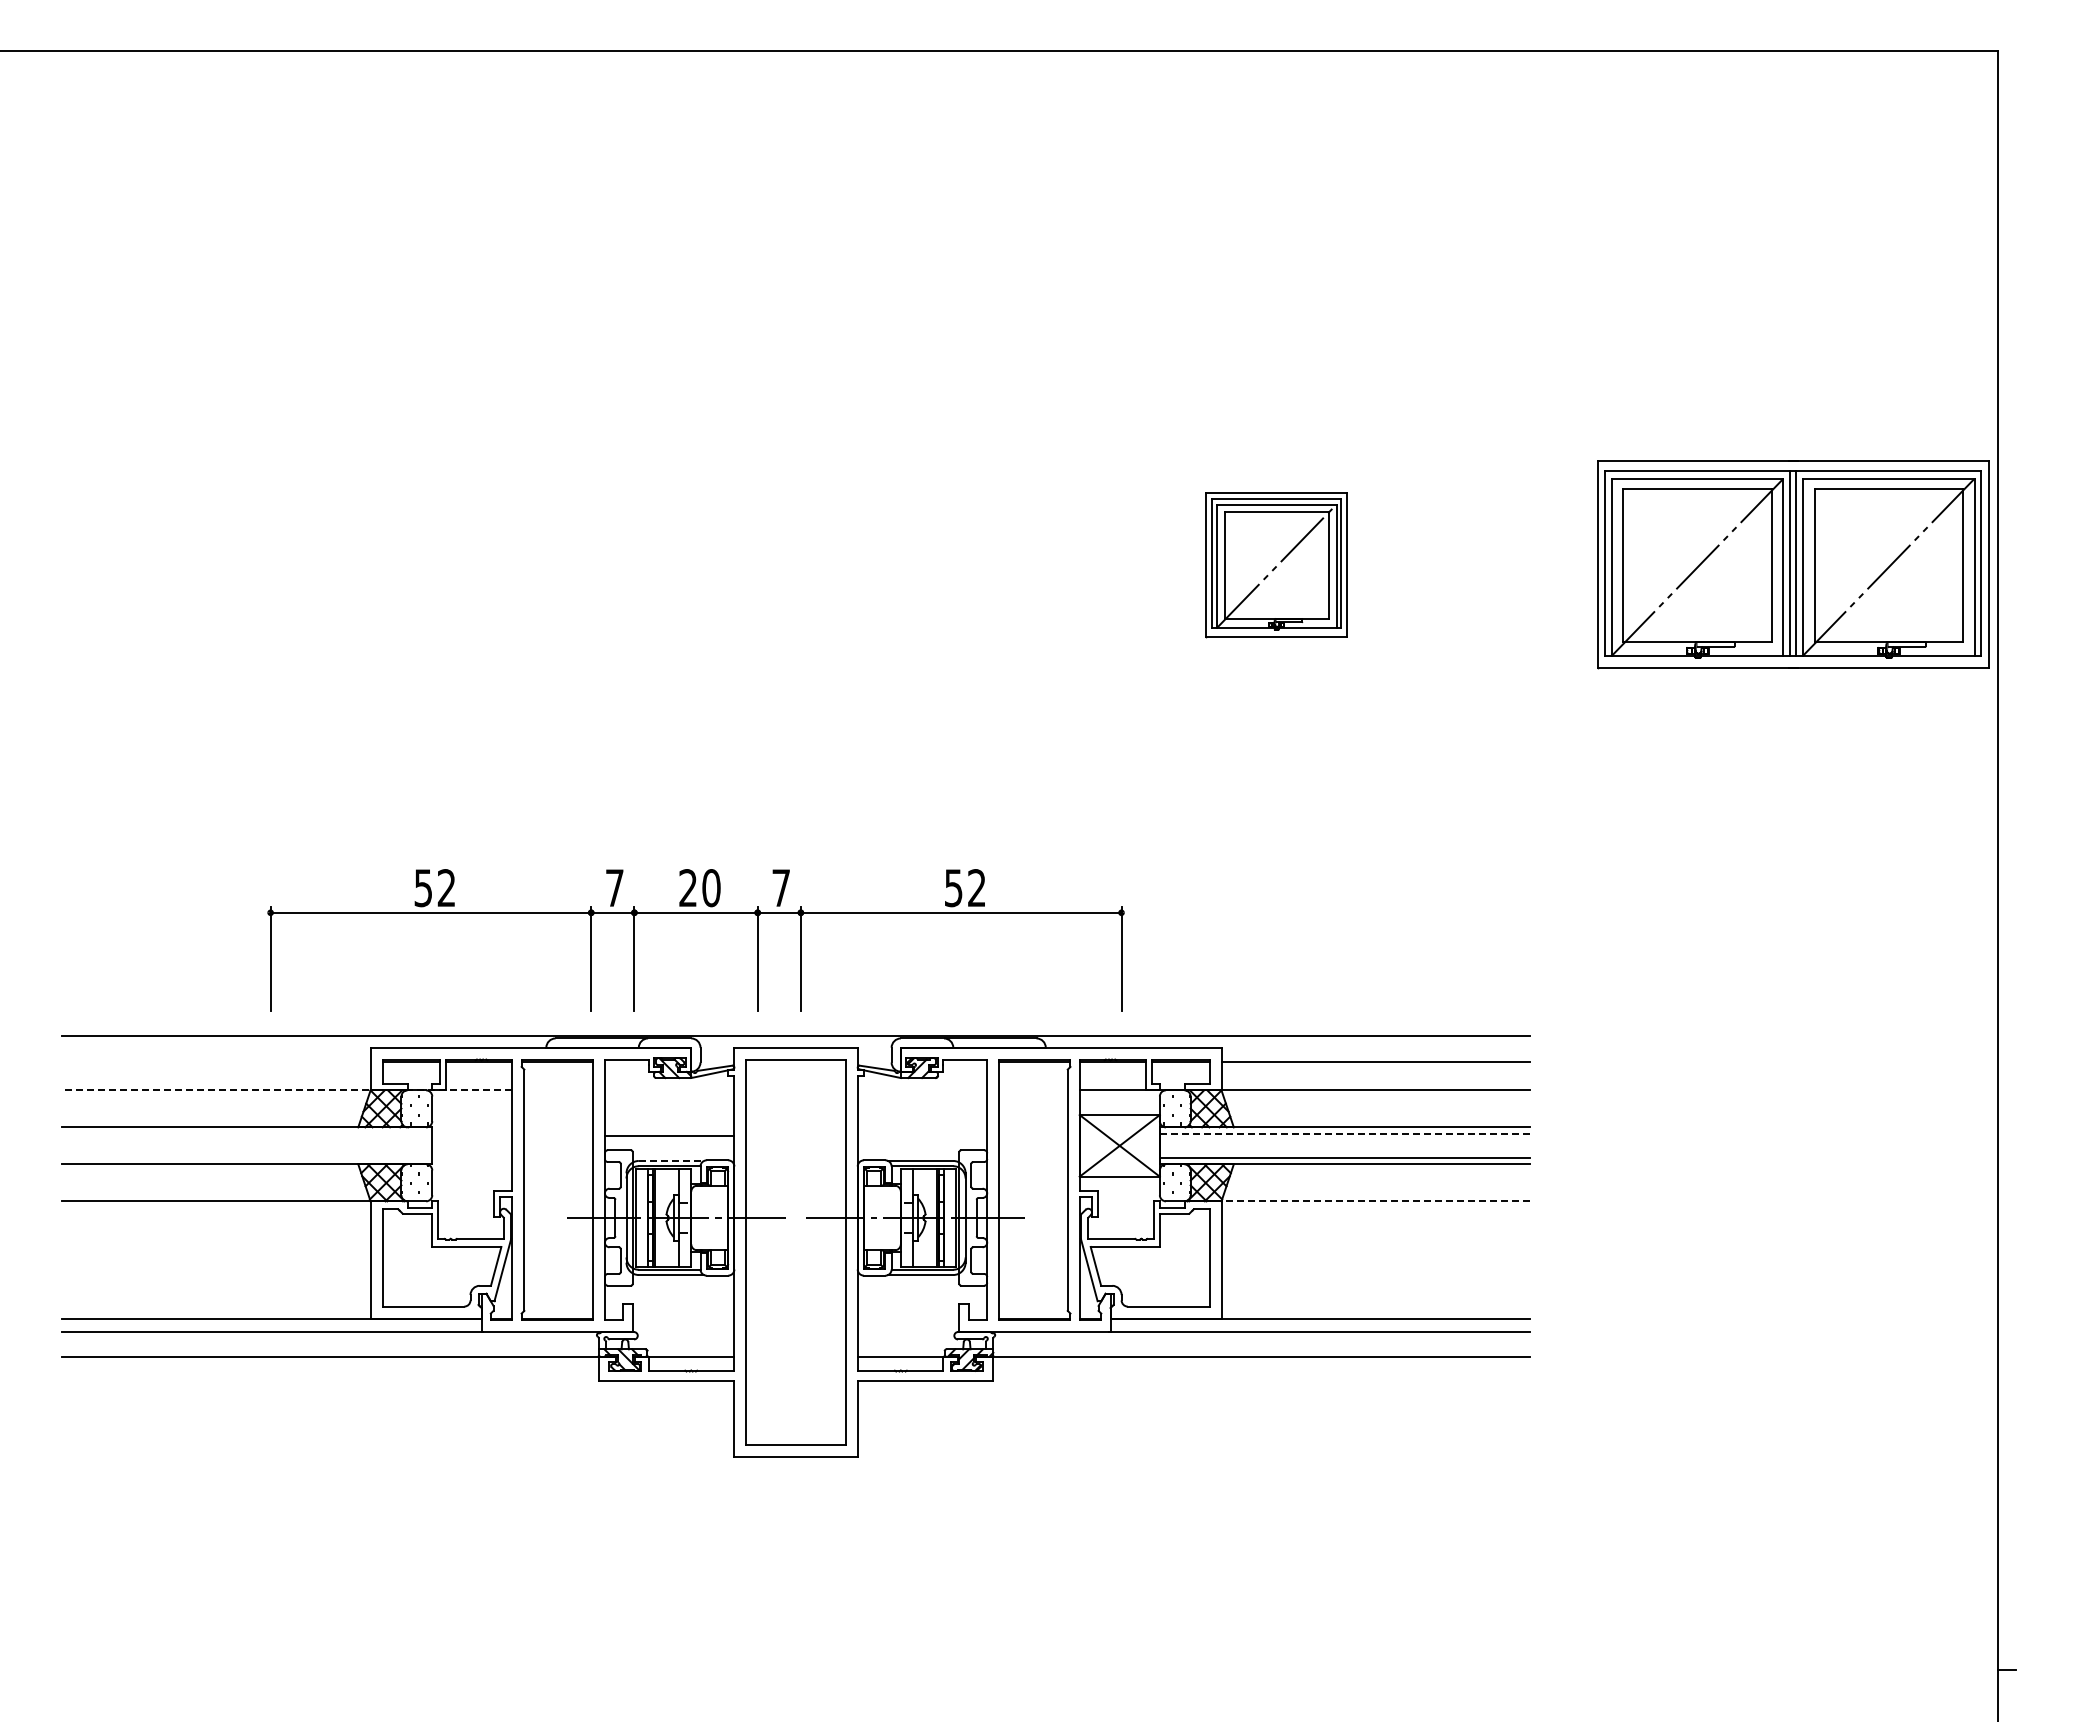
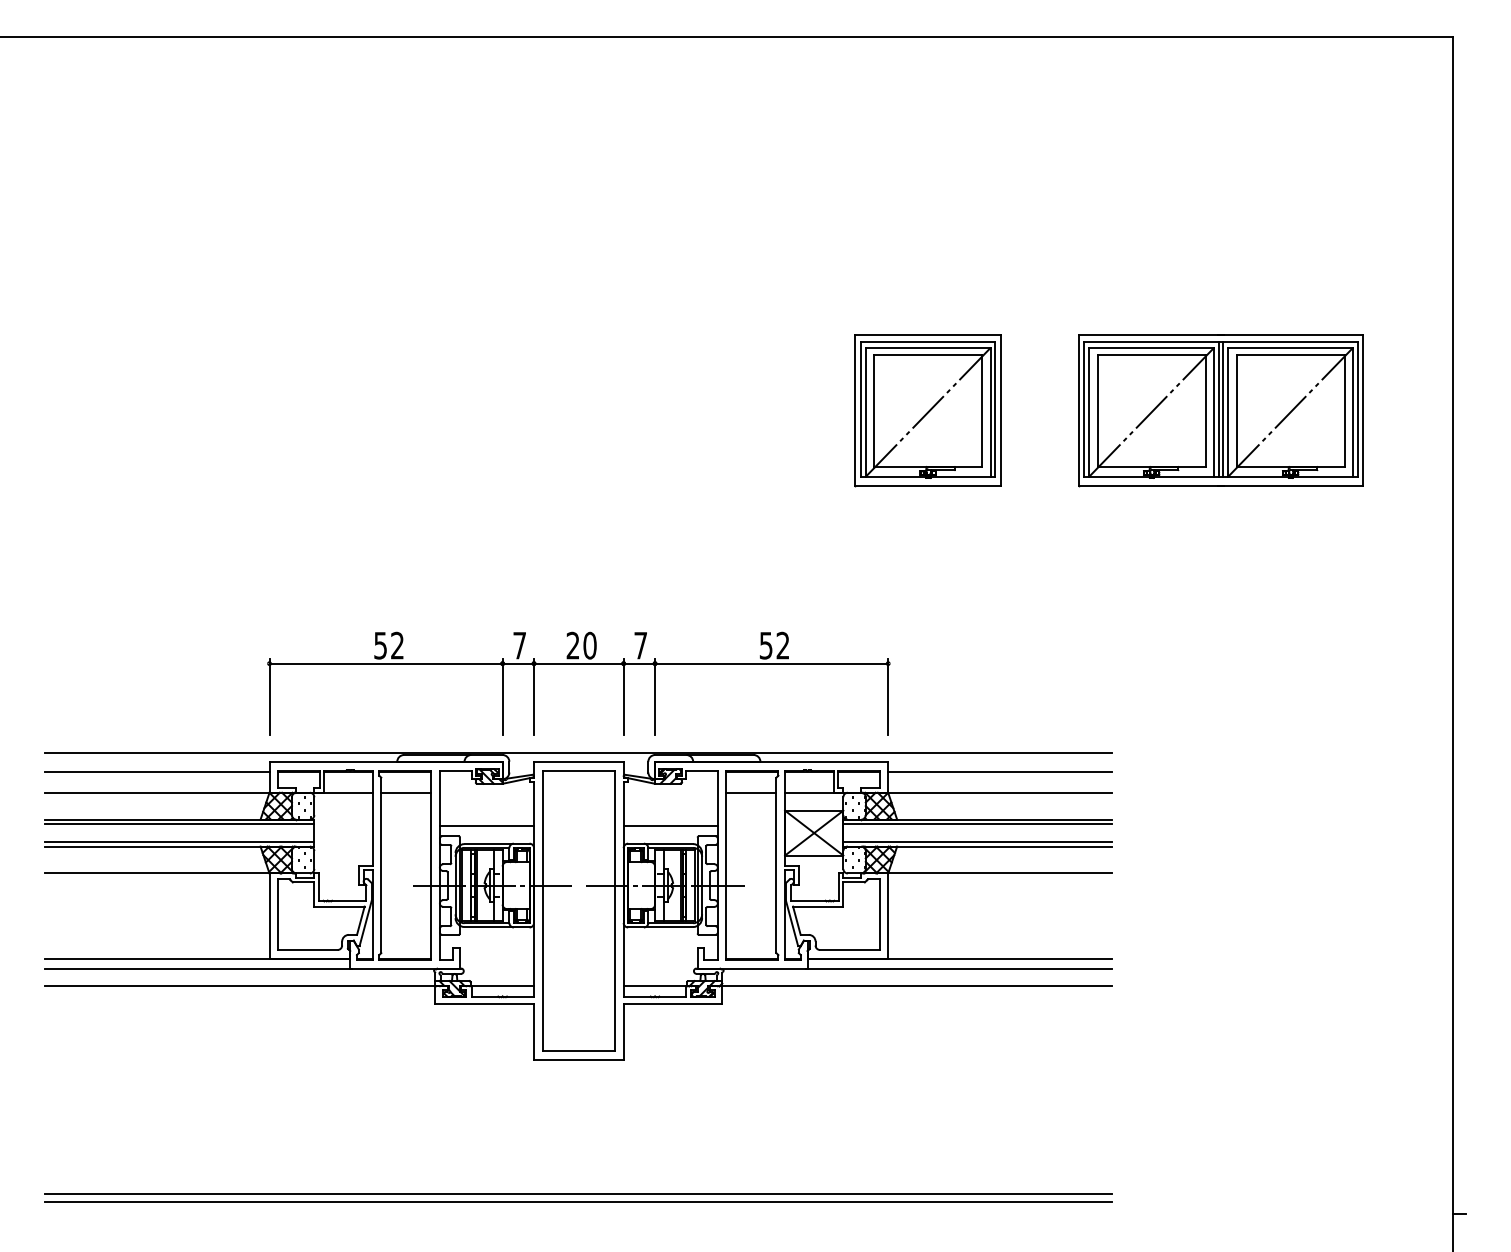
part: (1276, 564) -> (928, 410), size x1.43
part: (1793, 564) -> (1221, 410), moved
part: (695, 913) -> (578, 664), moved
line: (216, 1062) -> (157, 772), added
line: (286, 1090) -> (208, 792), dashed -> solid
line: (558, 1090) -> (406, 792), added
line: (1033, 1090) -> (751, 792), added
line: (247, 1133) -> (180, 824), added
line: (1344, 1133) -> (977, 824), dashed -> solid
line: (922, 1135) -> (670, 825), added
line: (247, 1158) -> (180, 842), added
line: (671, 1160) -> (488, 843), dashed -> solid
line: (1374, 1201) -> (999, 873), dashed -> solid
line: (795, 1642) -> (578, 1194), added
line: (795, 1652) -> (578, 1201), added

